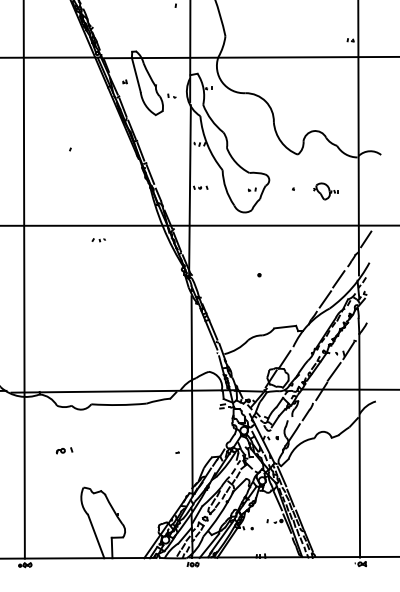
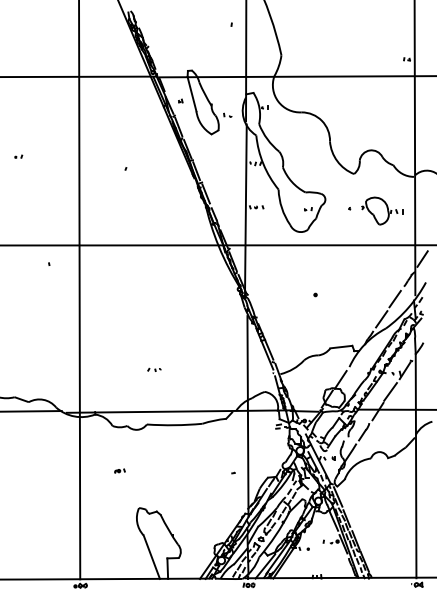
part: (326, 190) -> (382, 210), size x1.67
part: (98, 239) -> (154, 369), moved
part: (64, 450) -> (119, 470), size x0.62

